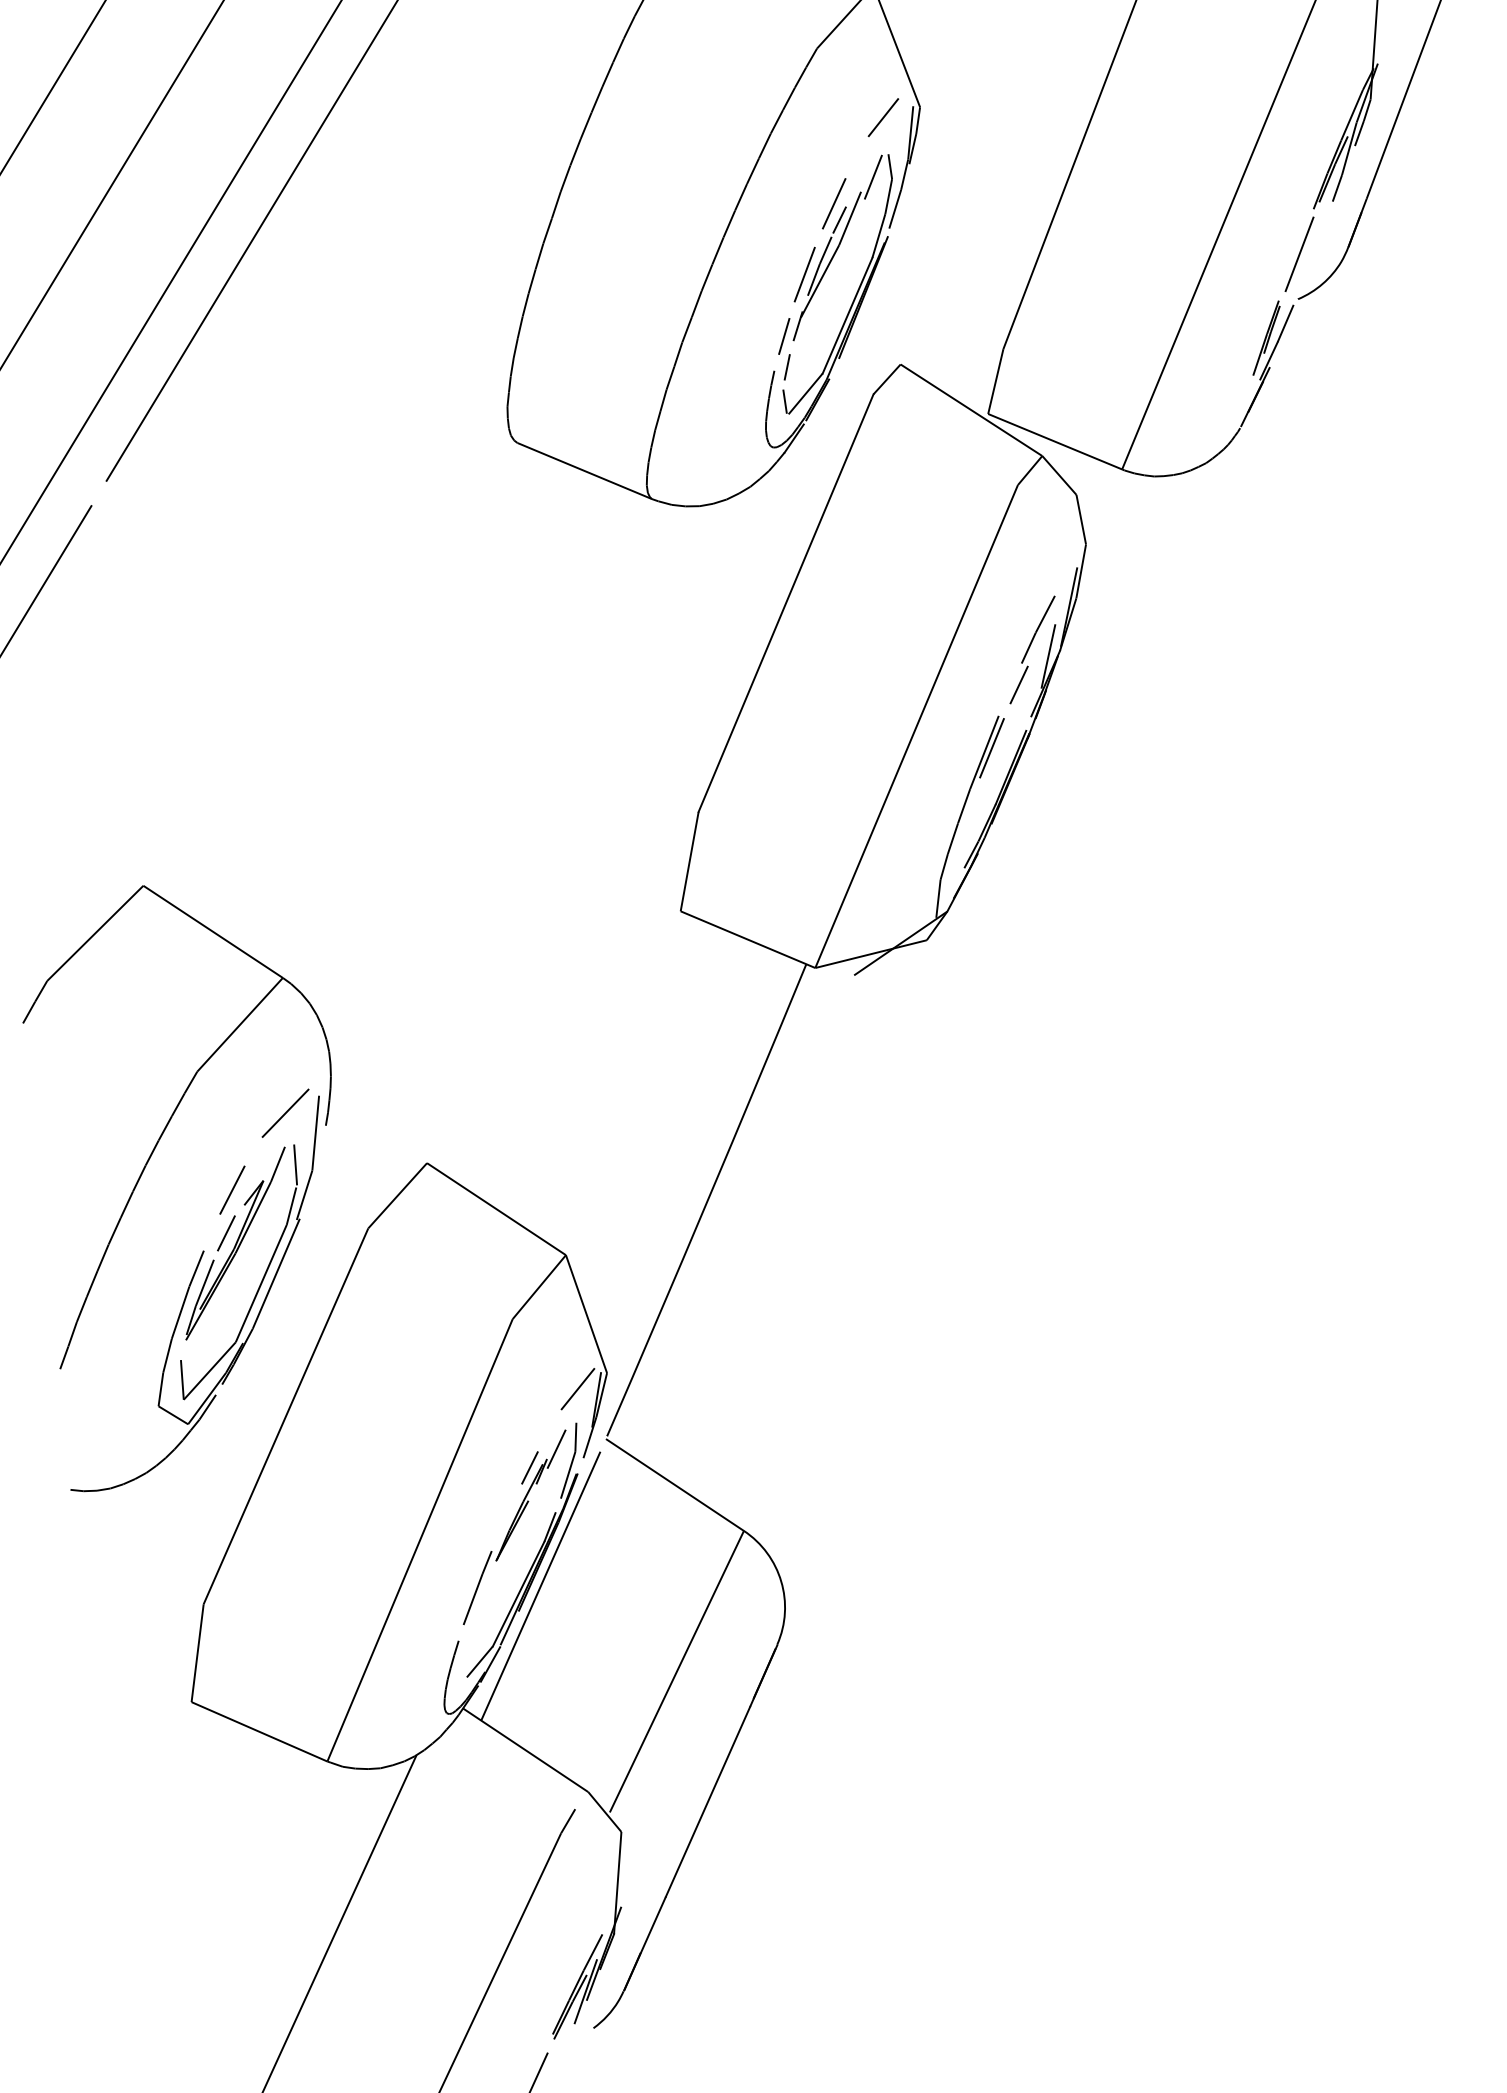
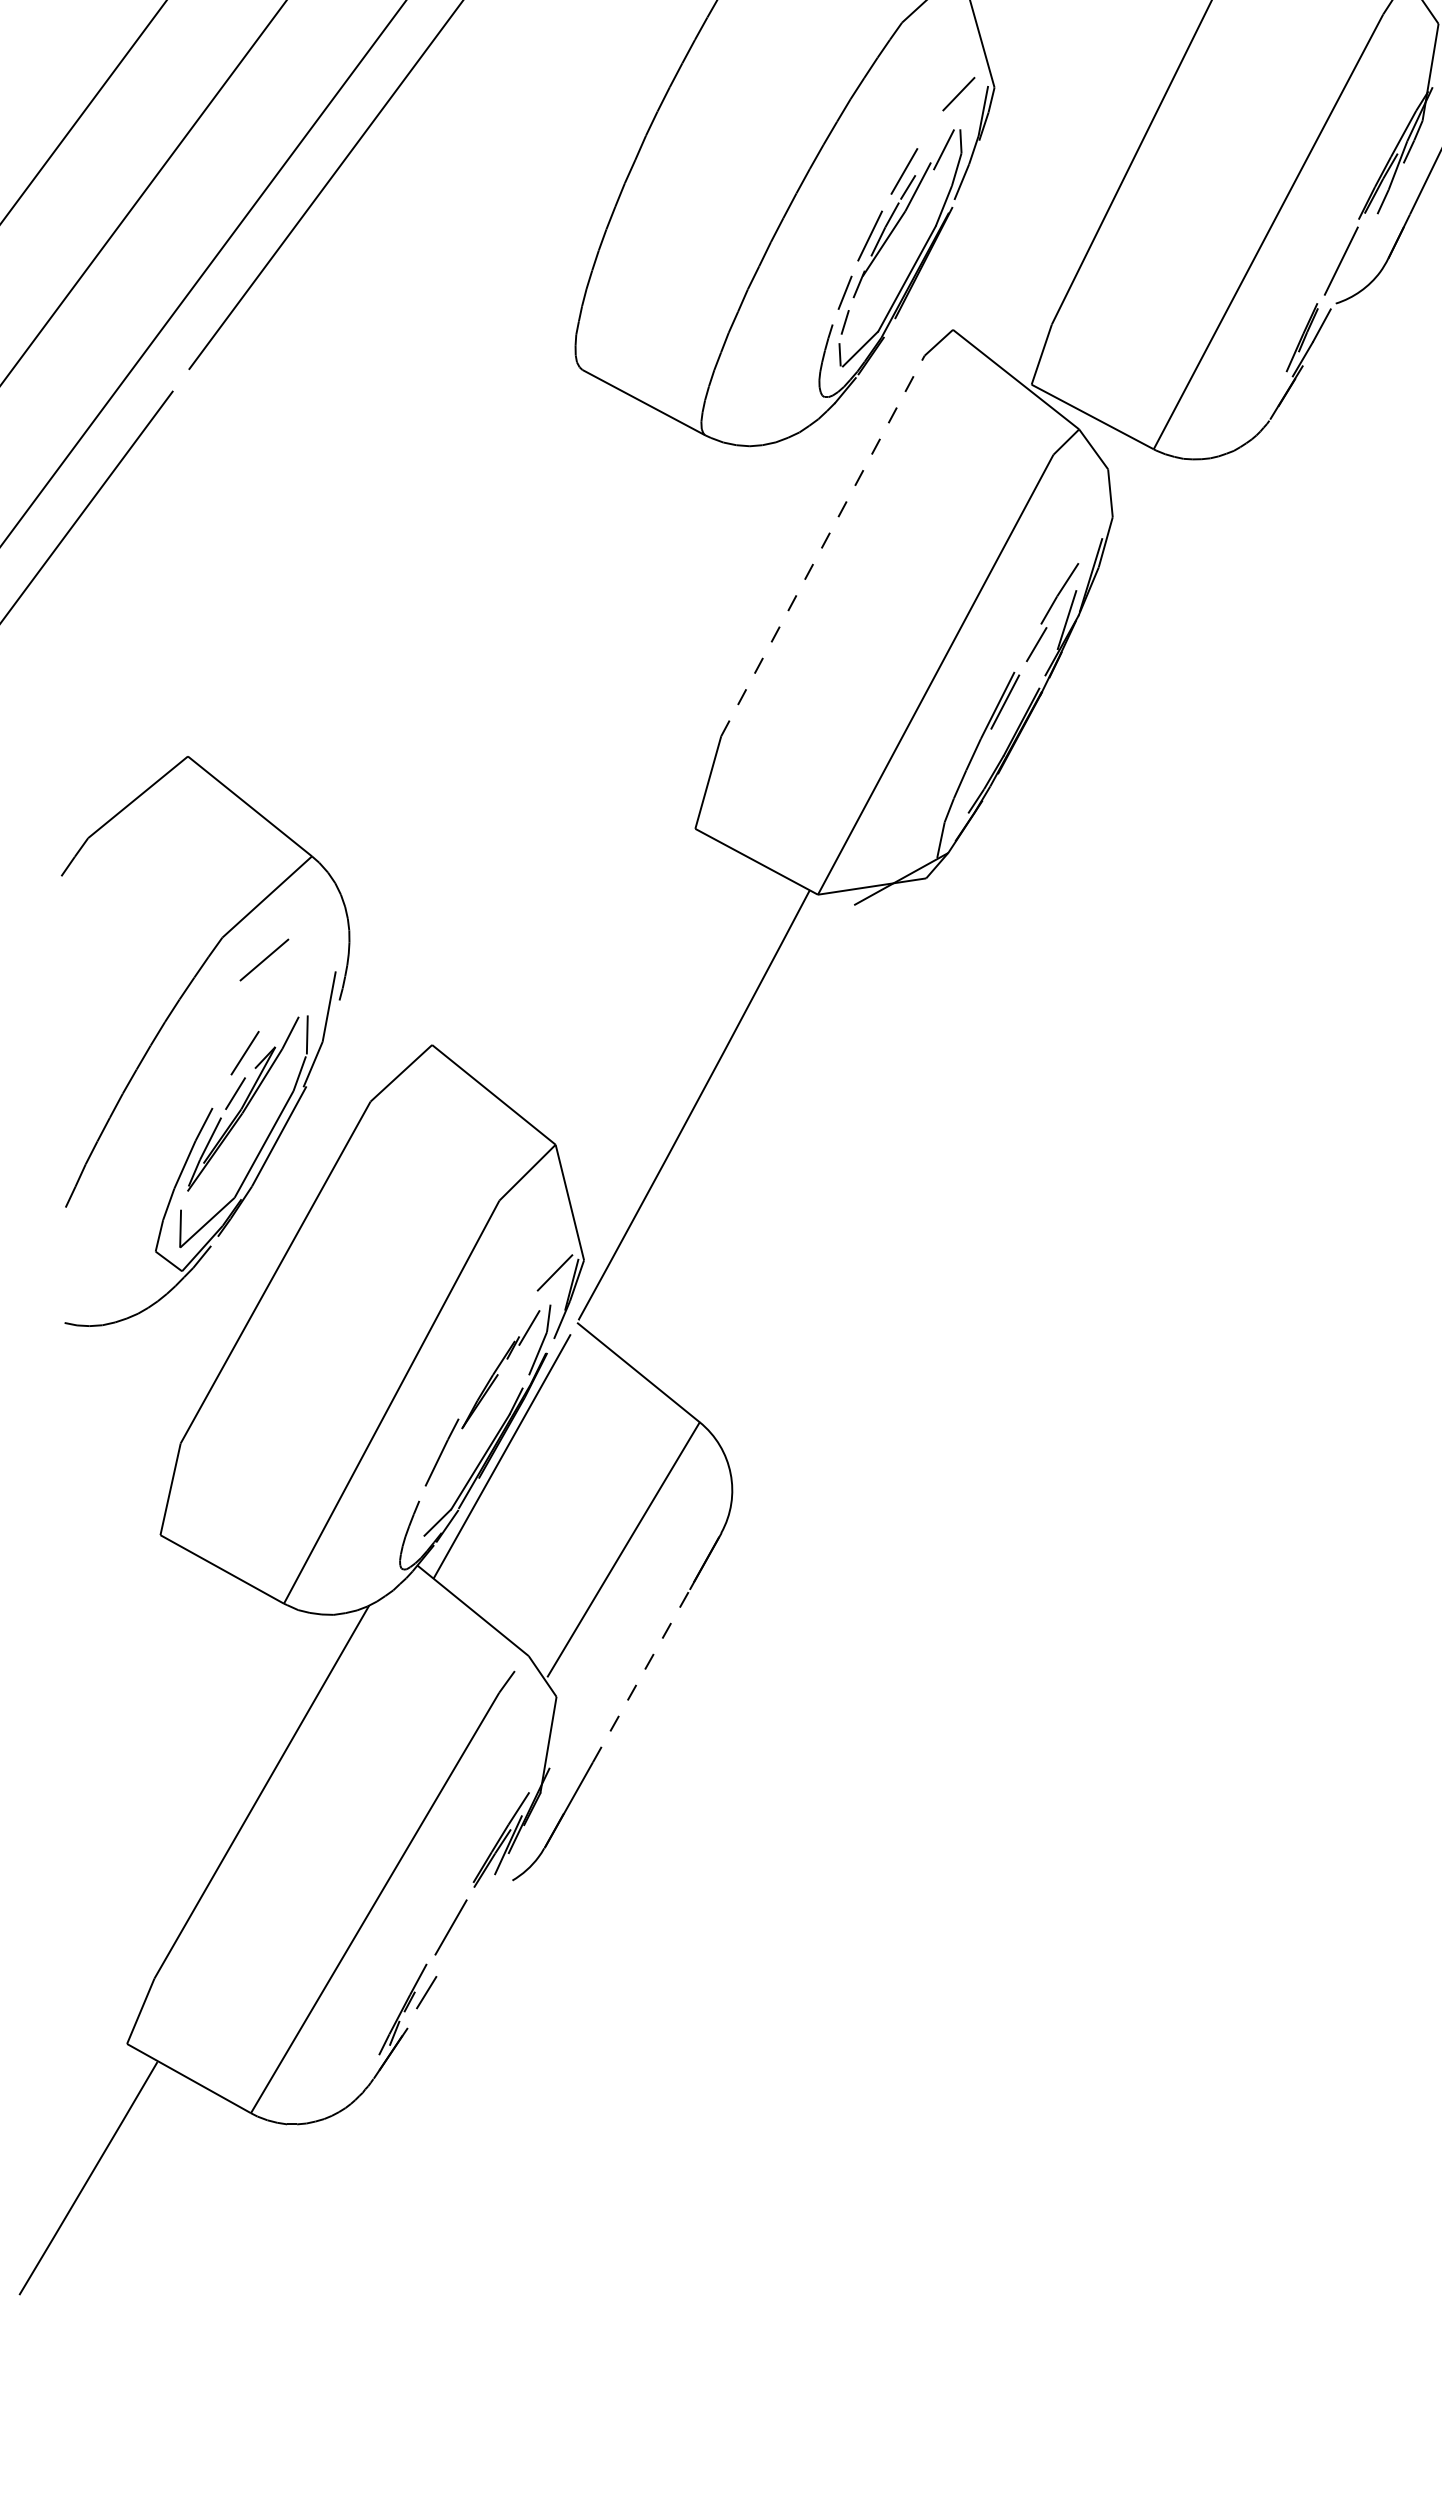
line: (785, 603) -> (822, 546), solid -> dashed
line: (285, 1112) -> (264, 959), moved
line: (530, 1468) -> (502, 1343), removed
line: (708, 1802) -> (641, 1676), solid -> dashed

